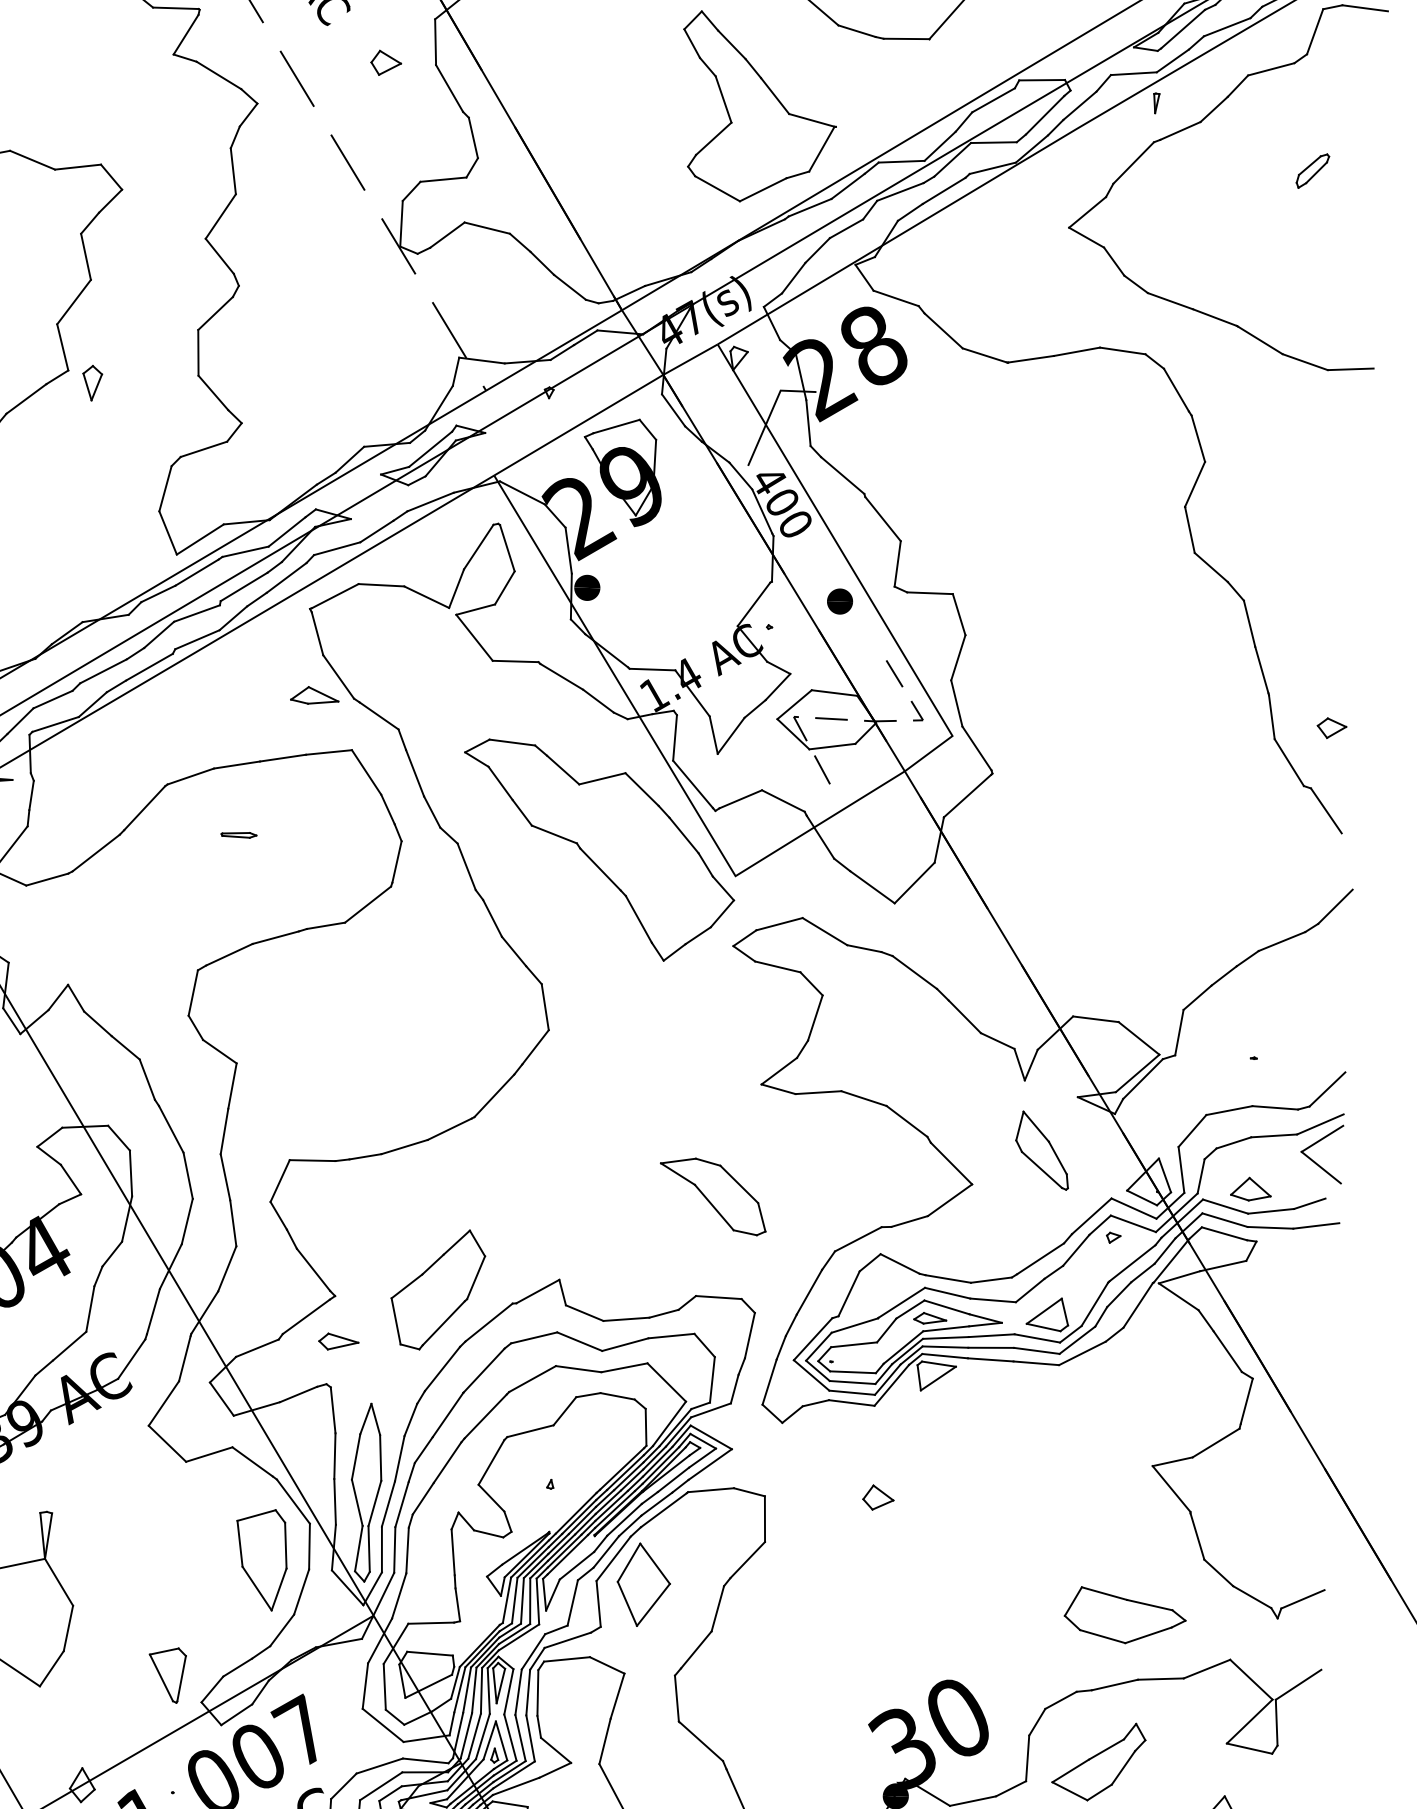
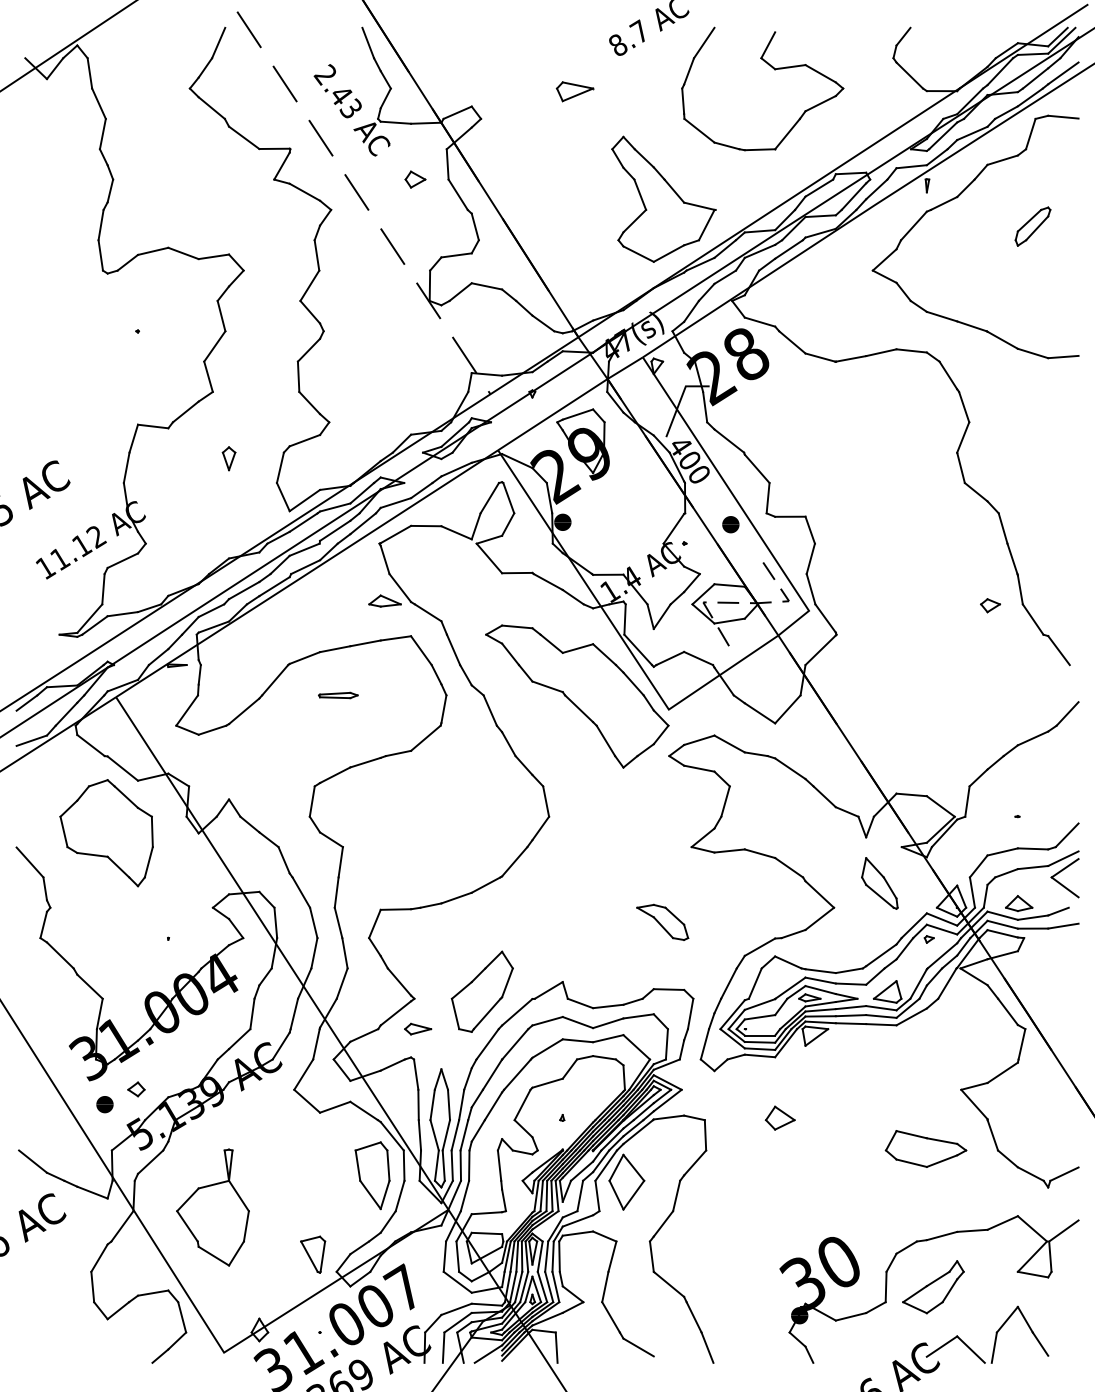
part: (1312, 170) -> (1032, 226), size x1.67
part: (91, 382) -> (228, 458), moved
part: (1331, 728) -> (990, 605), moved
part: (239, 834) -> (338, 695), size x1.67
part: (713, 1194) -> (662, 921), size x0.71
part: (877, 1496) -> (779, 1117), size x1.43
part: (1124, 1615) -> (925, 1148), moved

